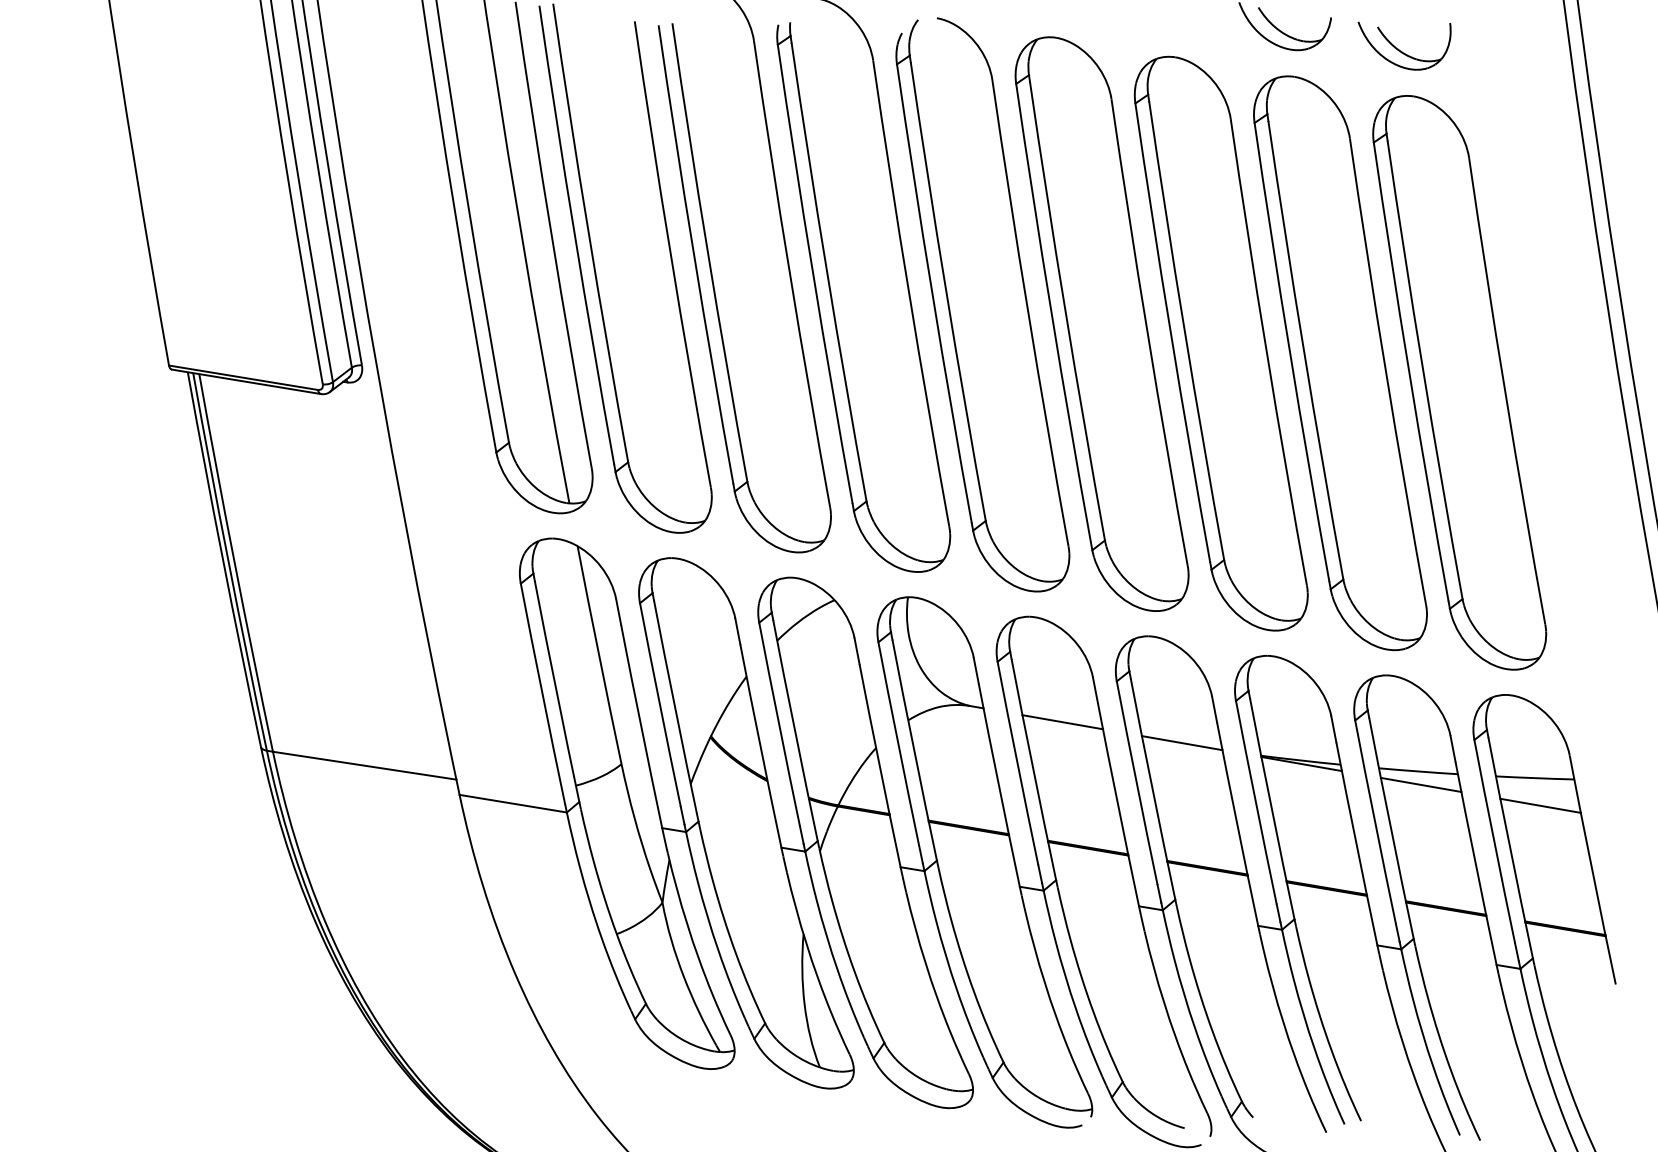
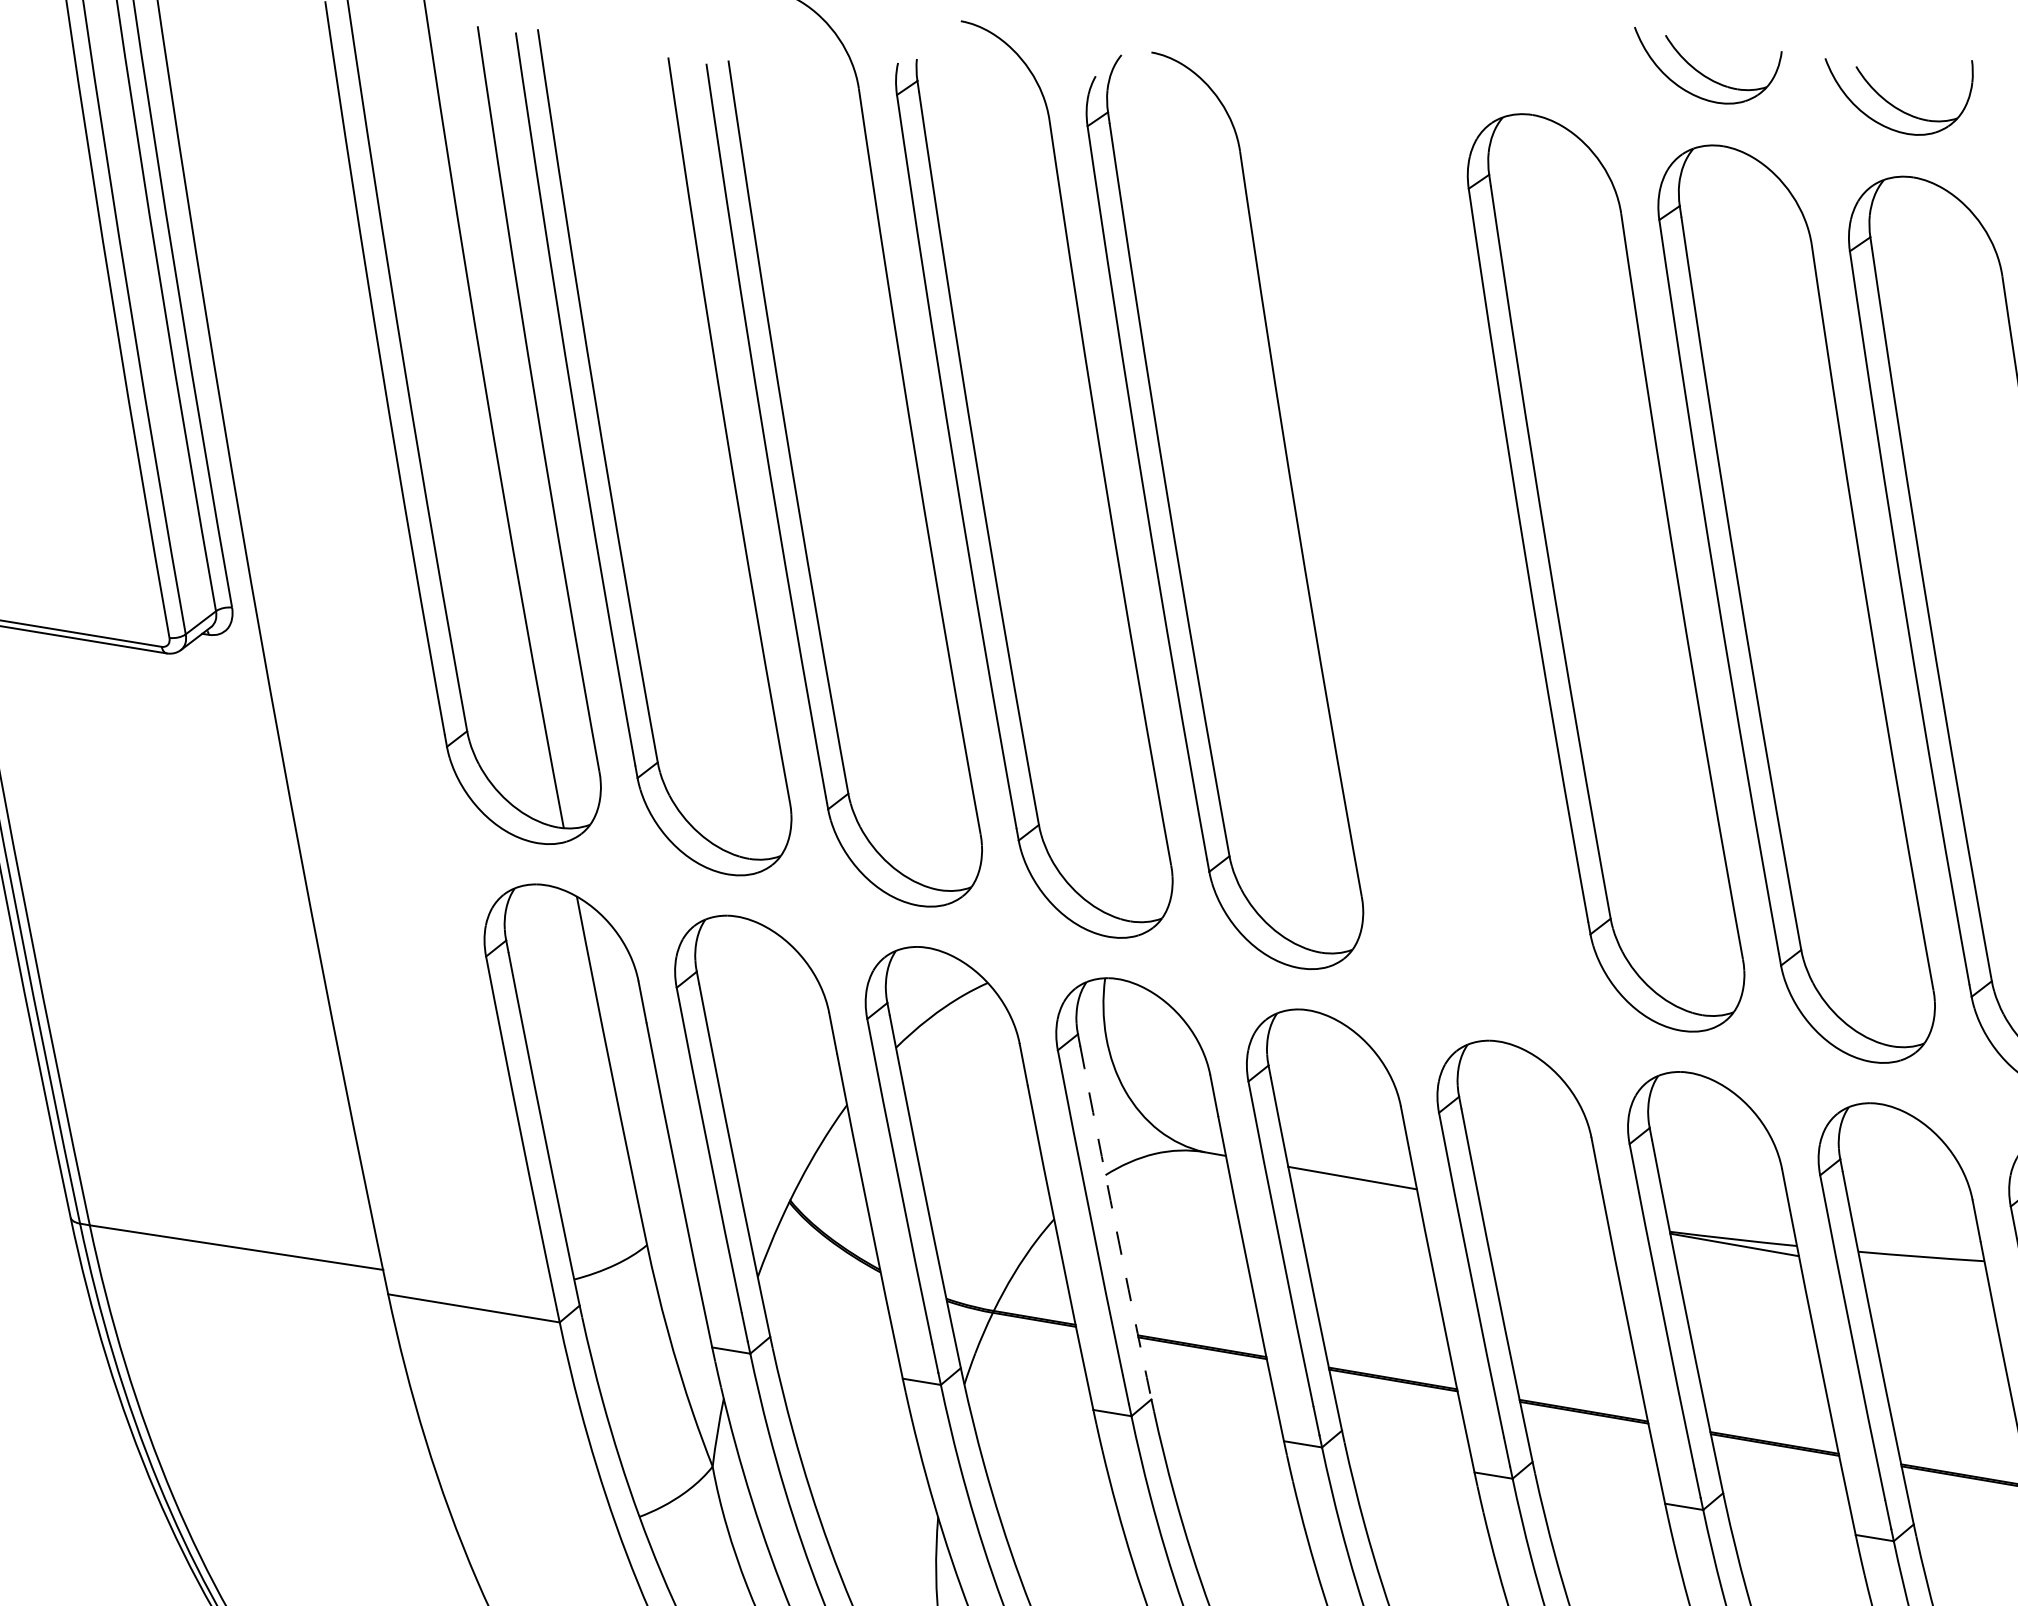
part: (1101, 323) -> (1414, 540), removed
line: (1181, 743) -> (1542, 1212), removed
arc: (914, 750) -> (1115, 1223), solid -> dashed
line: (1420, 784) -> (1924, 1277), removed

